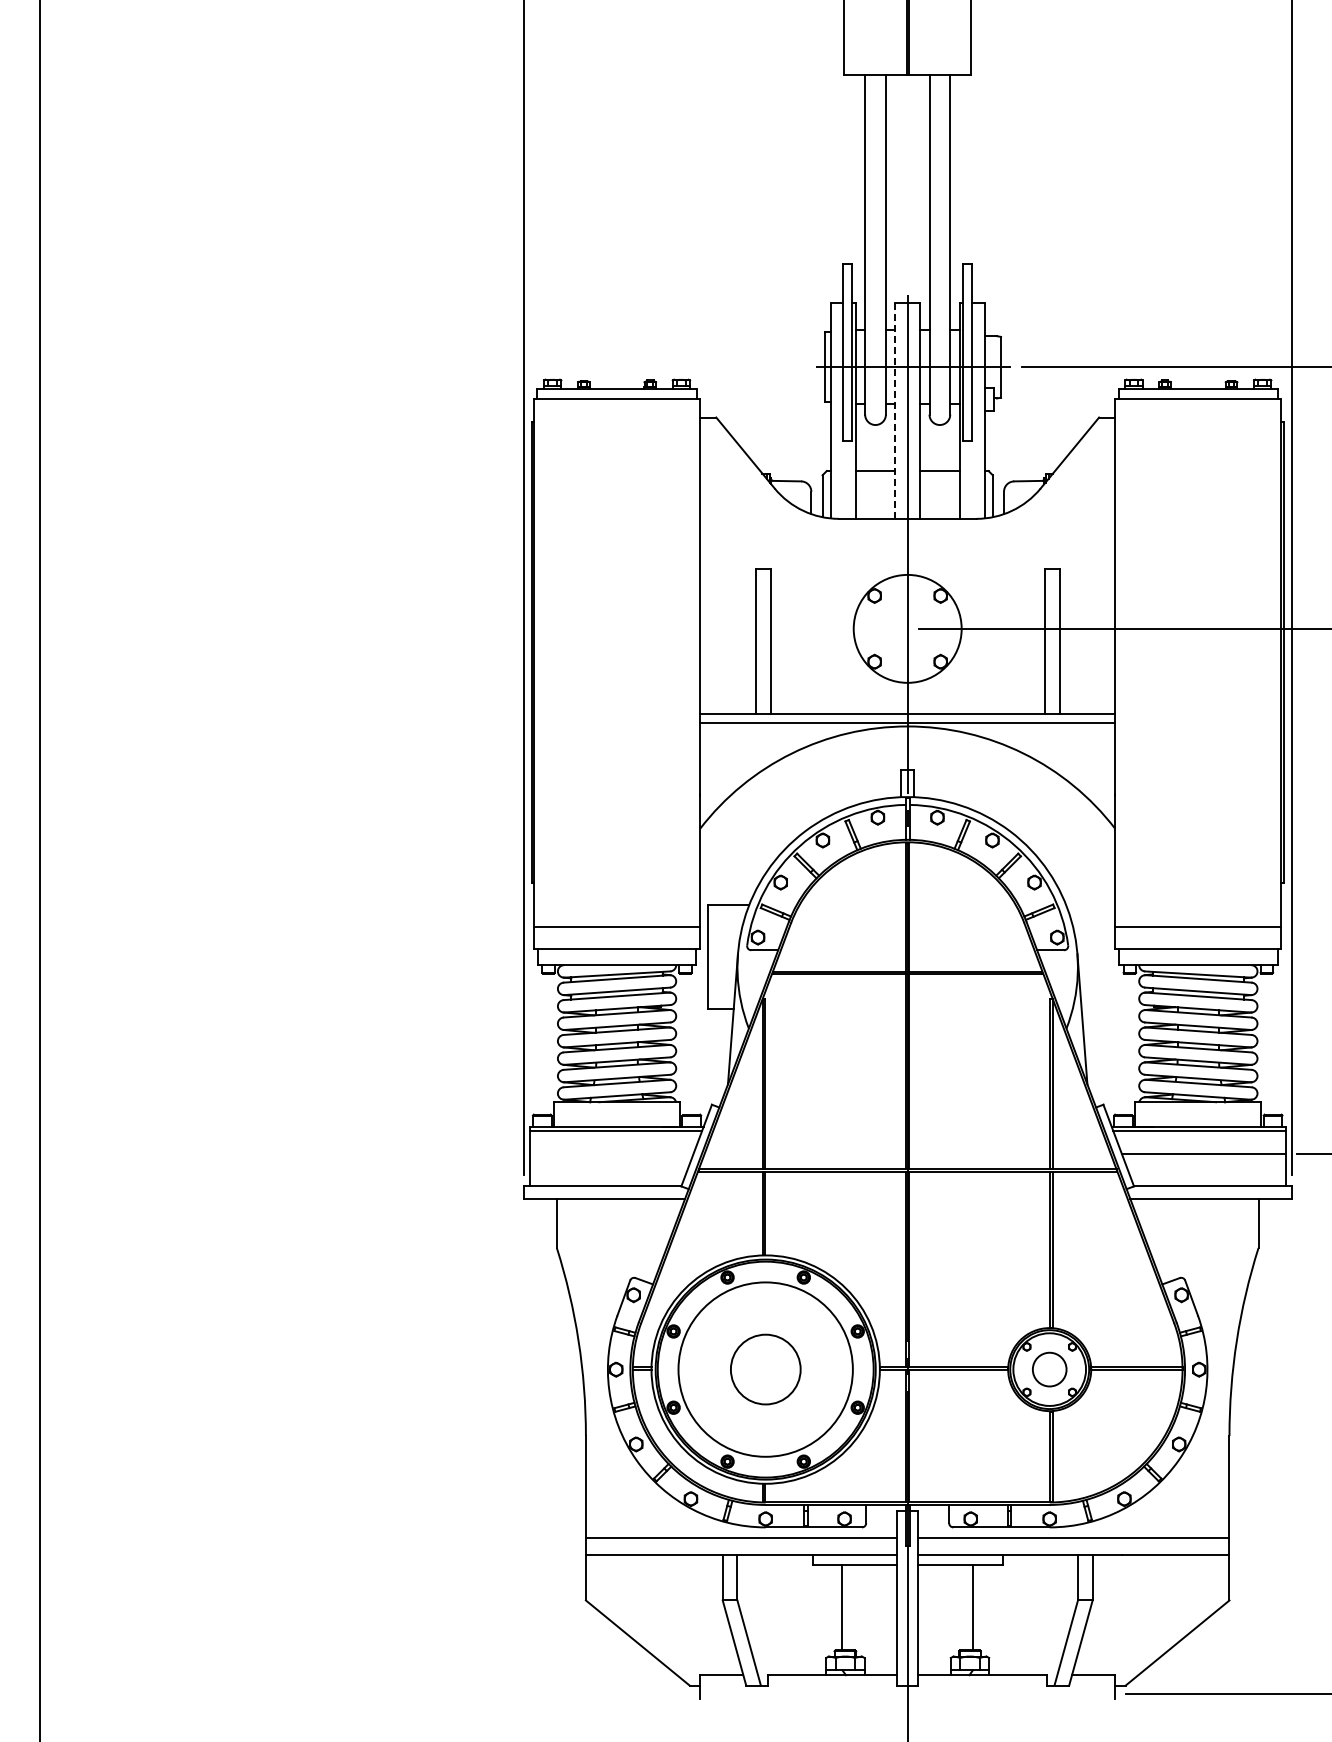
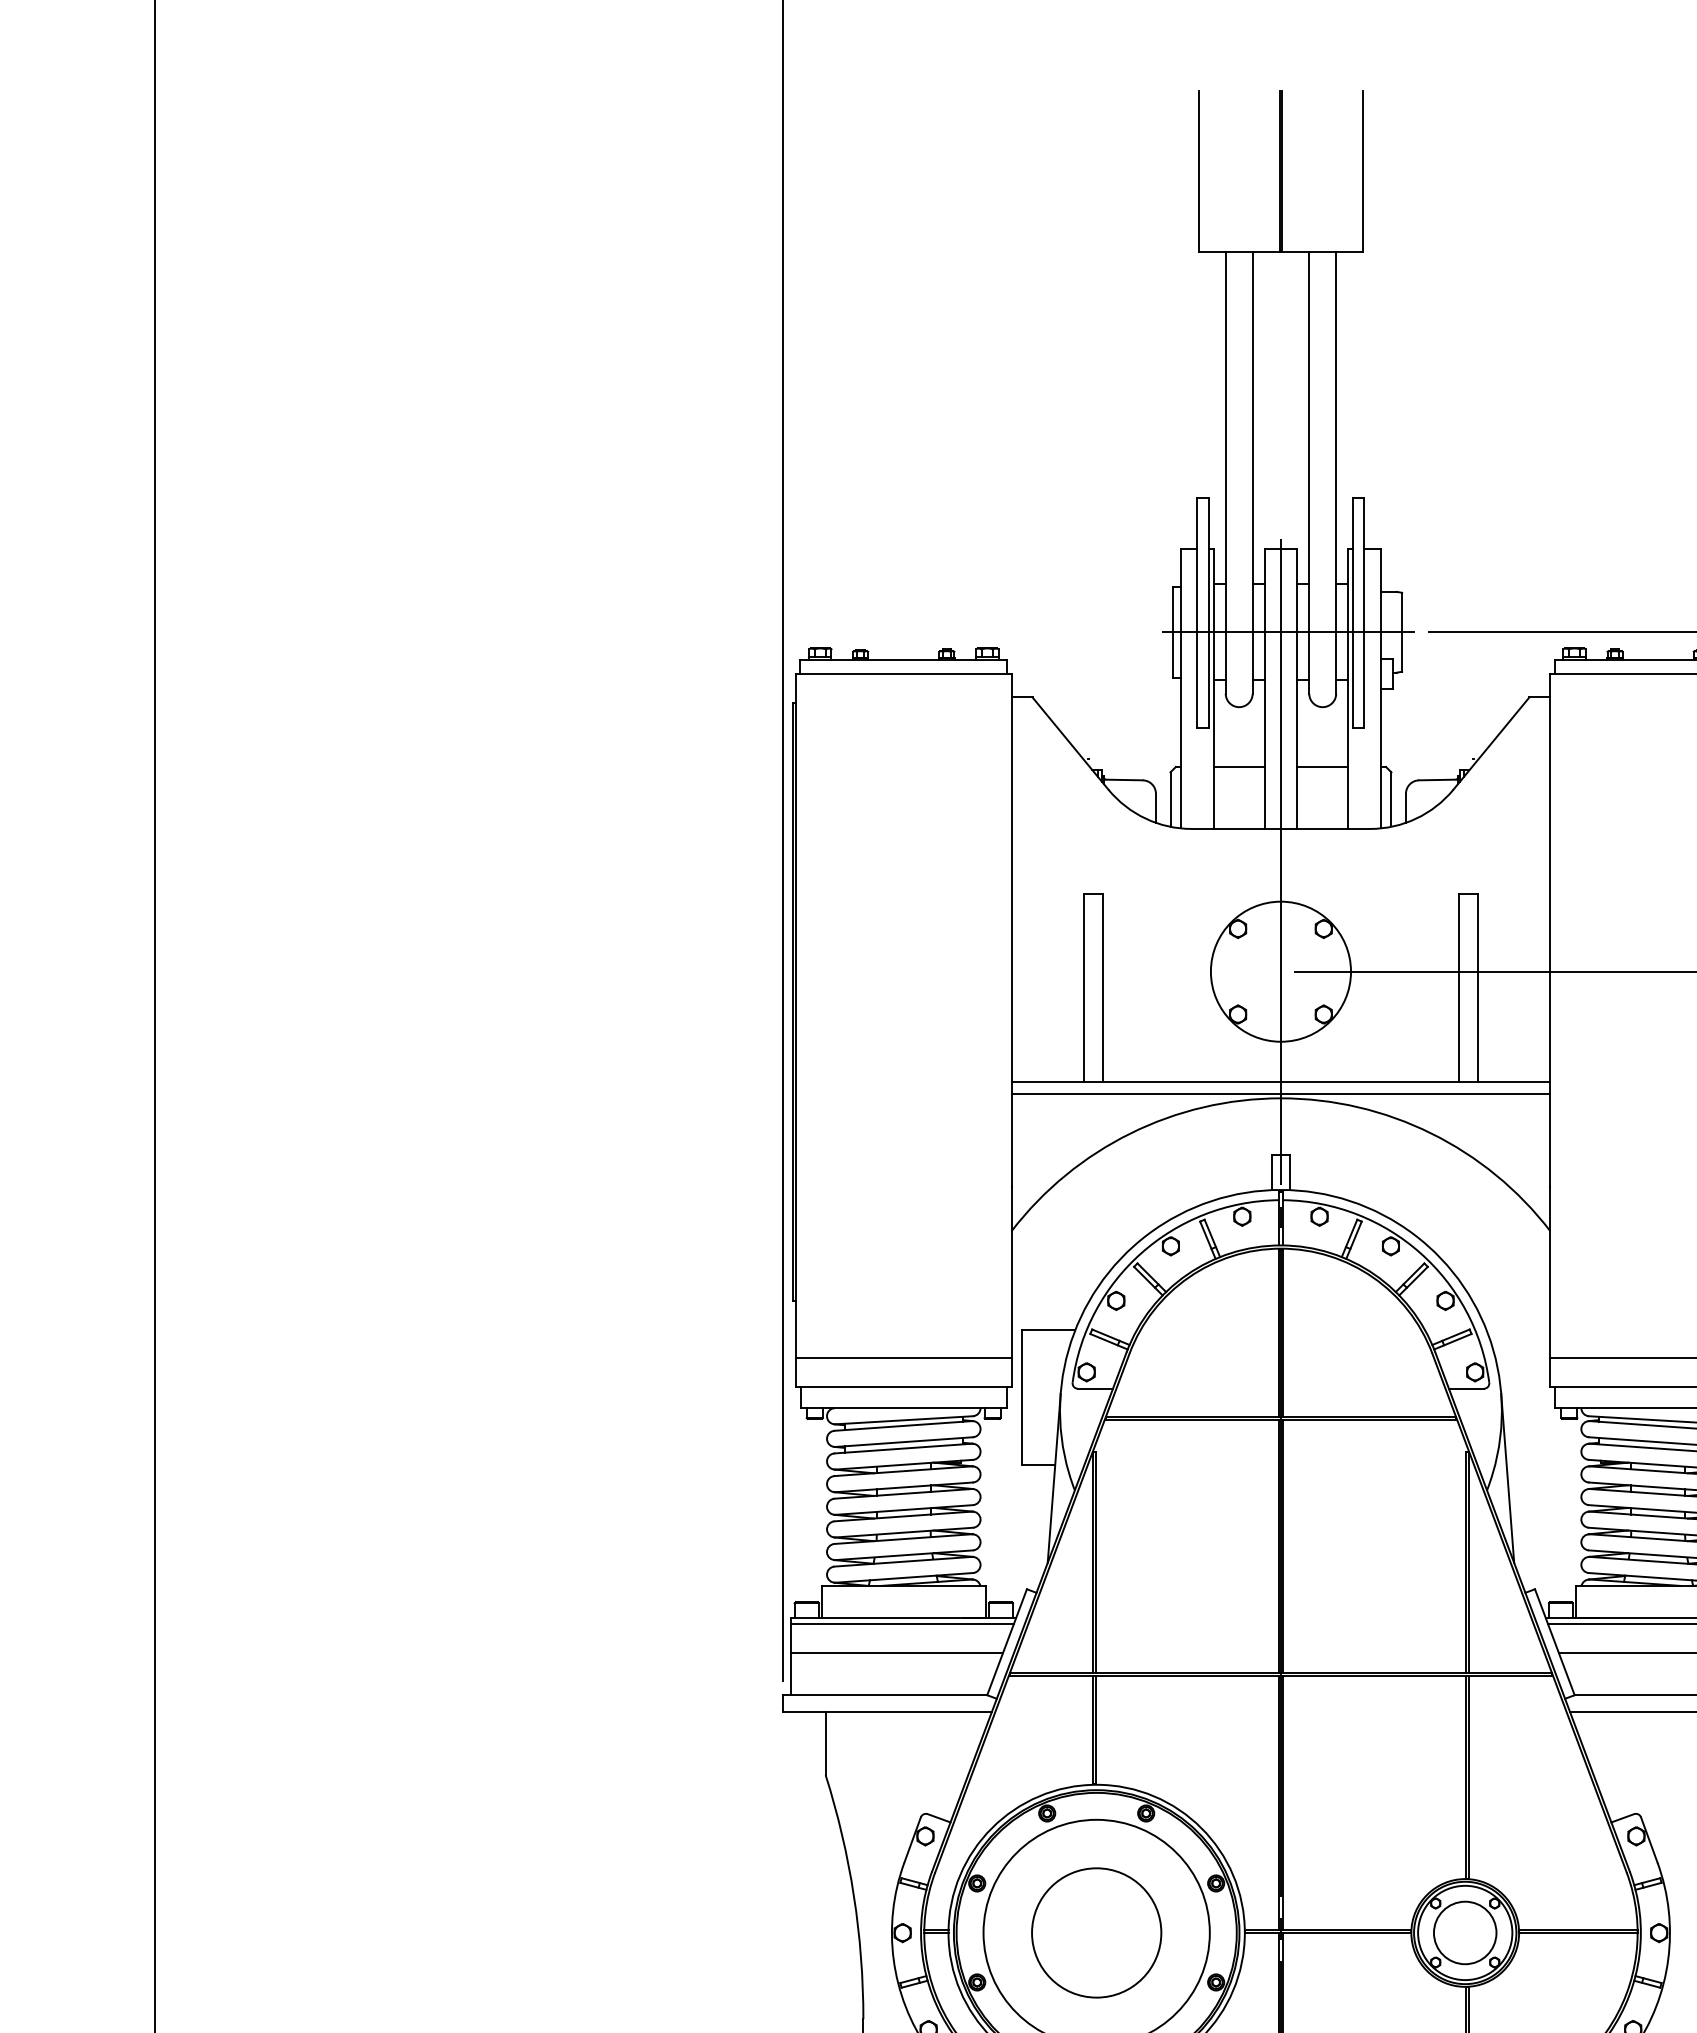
line: (895, 410) -> (1265, 688), dashed -> solid
line: (611, 1154) -> (896, 1653), added
circle: (765, 1369) -> (1096, 1932), size x1.43
circle: (1049, 1369) -> (1464, 1932), size x1.43

